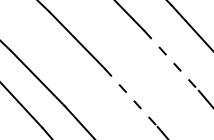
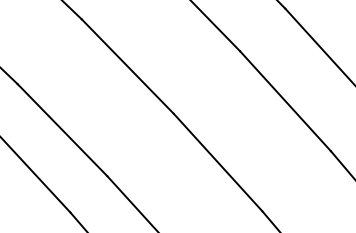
line: (171, 60) -> (285, 100), dashed -> solid
line: (131, 97) -> (218, 162), dashed -> solid

